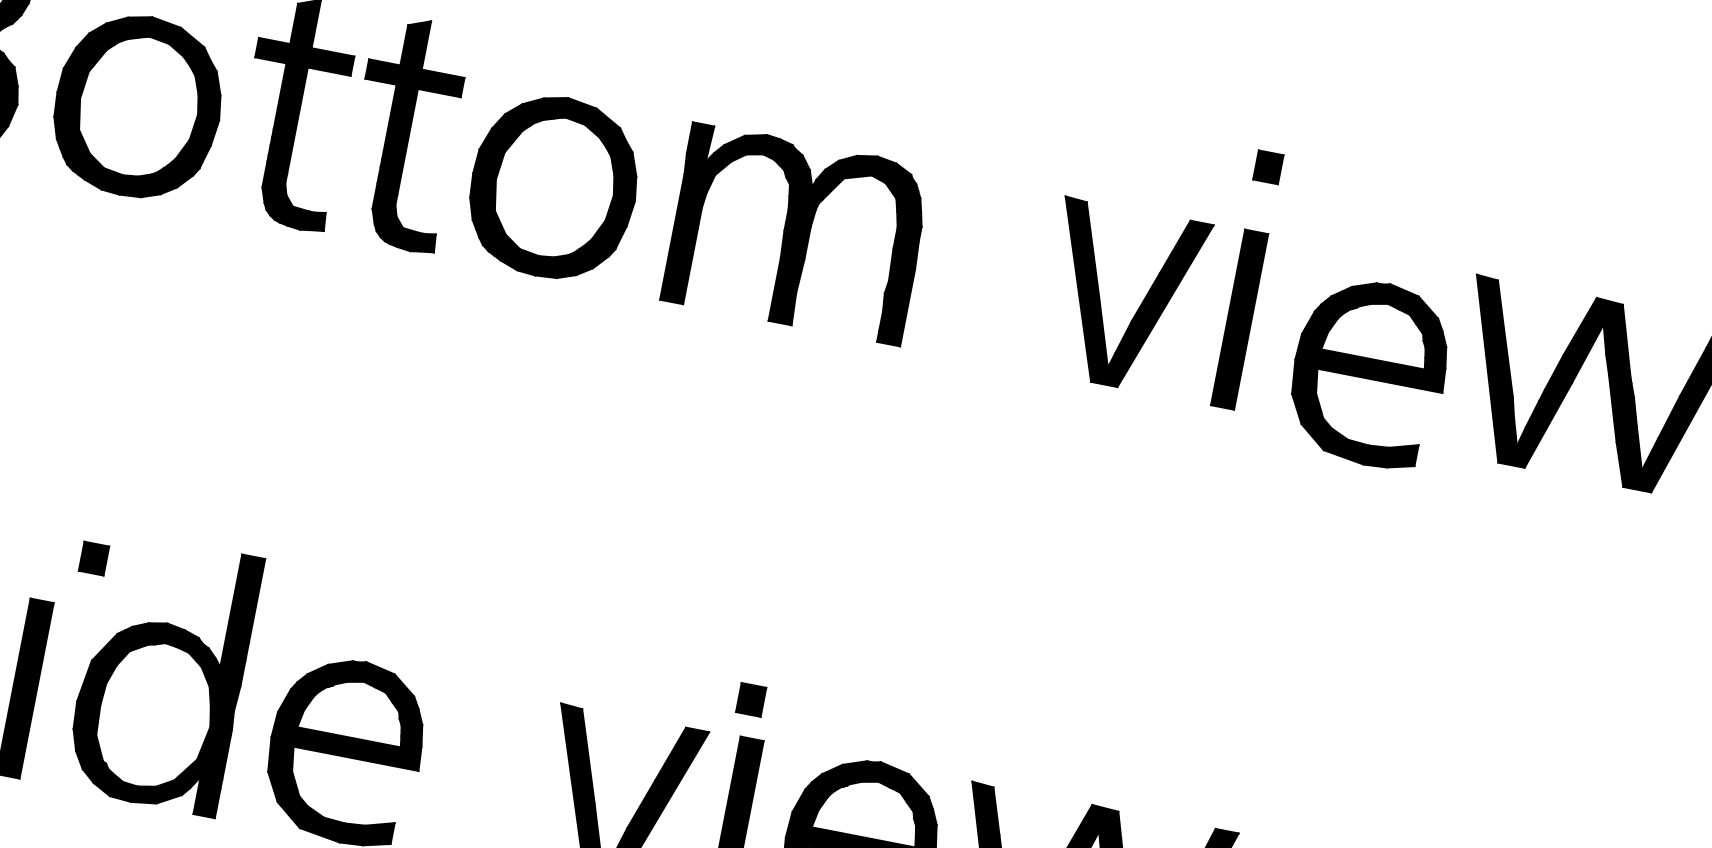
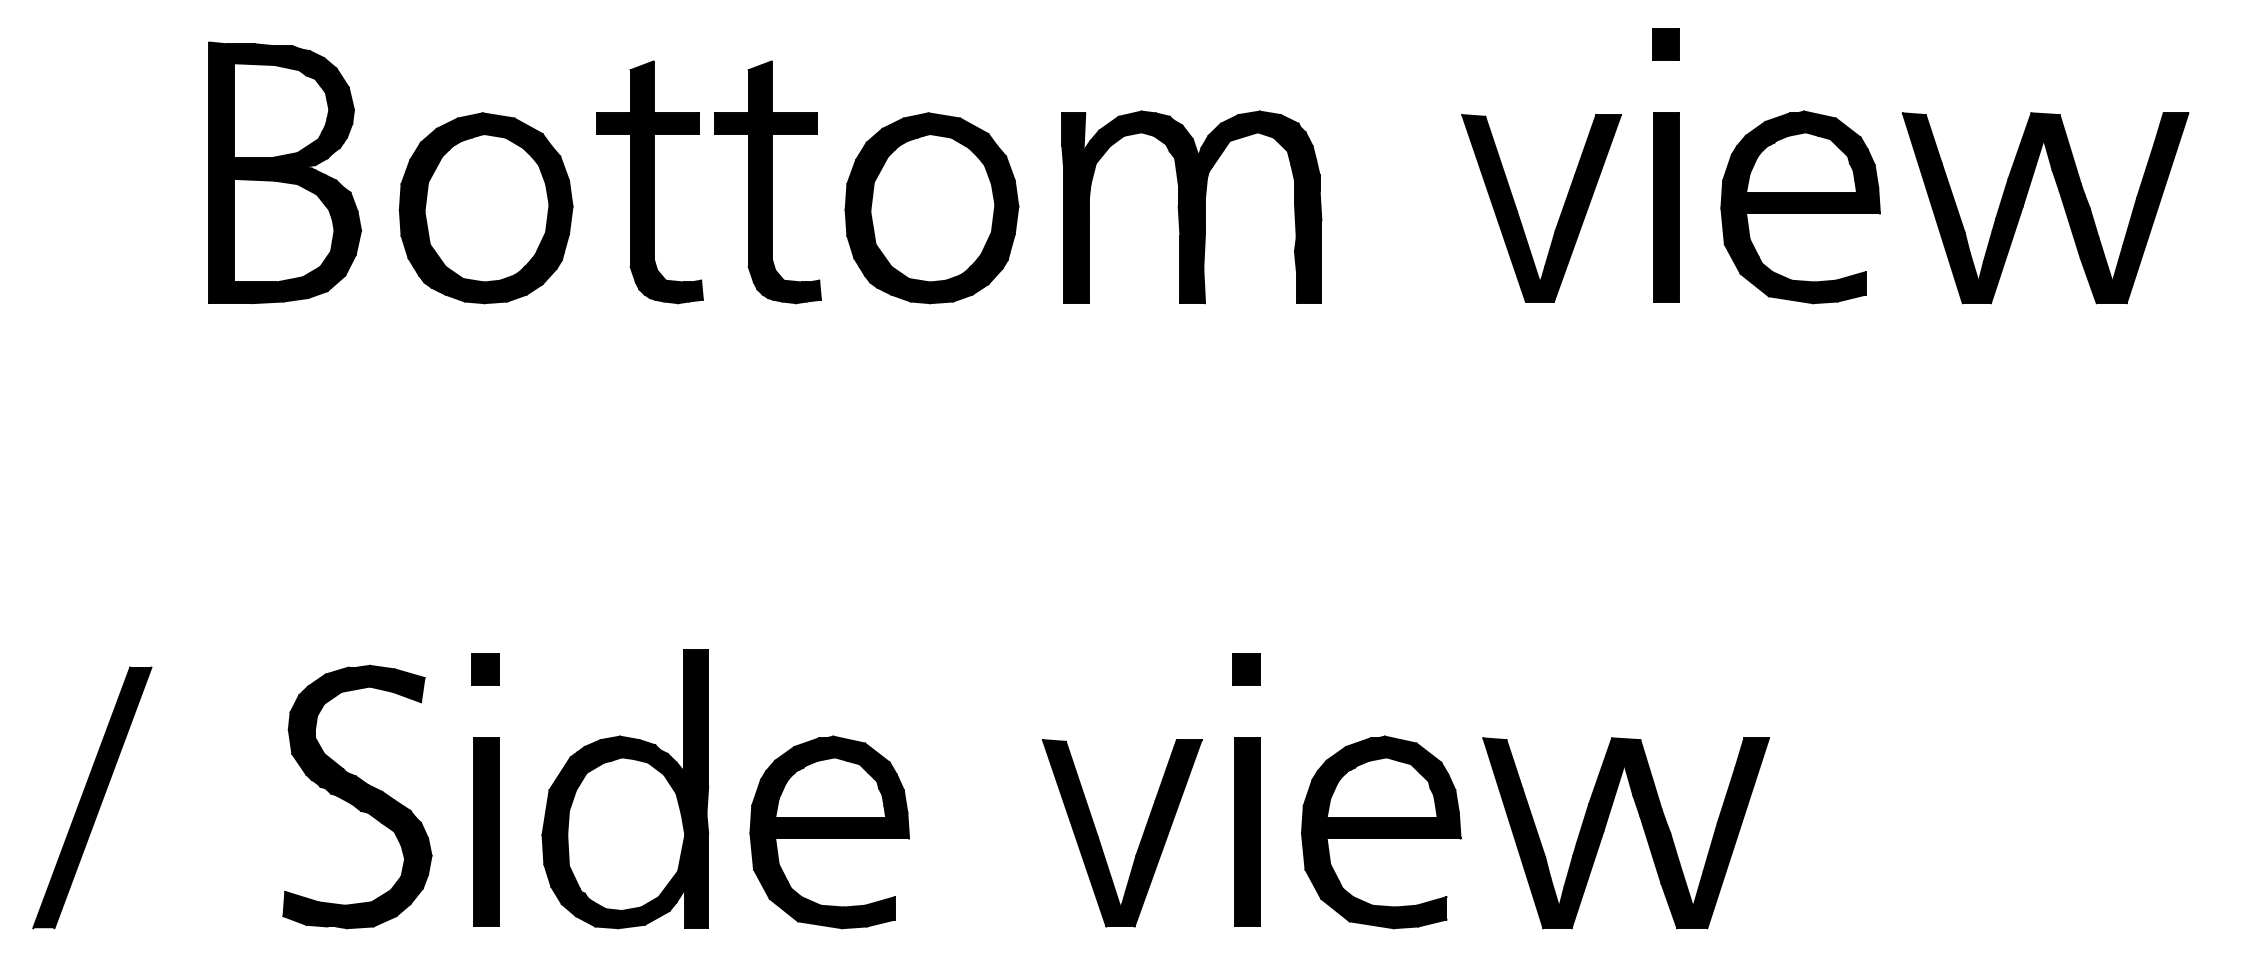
part: (1369, 373) -> (1800, 207), moved
part: (94, 558) -> (485, 669), moved
part: (751, 700) -> (1246, 669), moved

